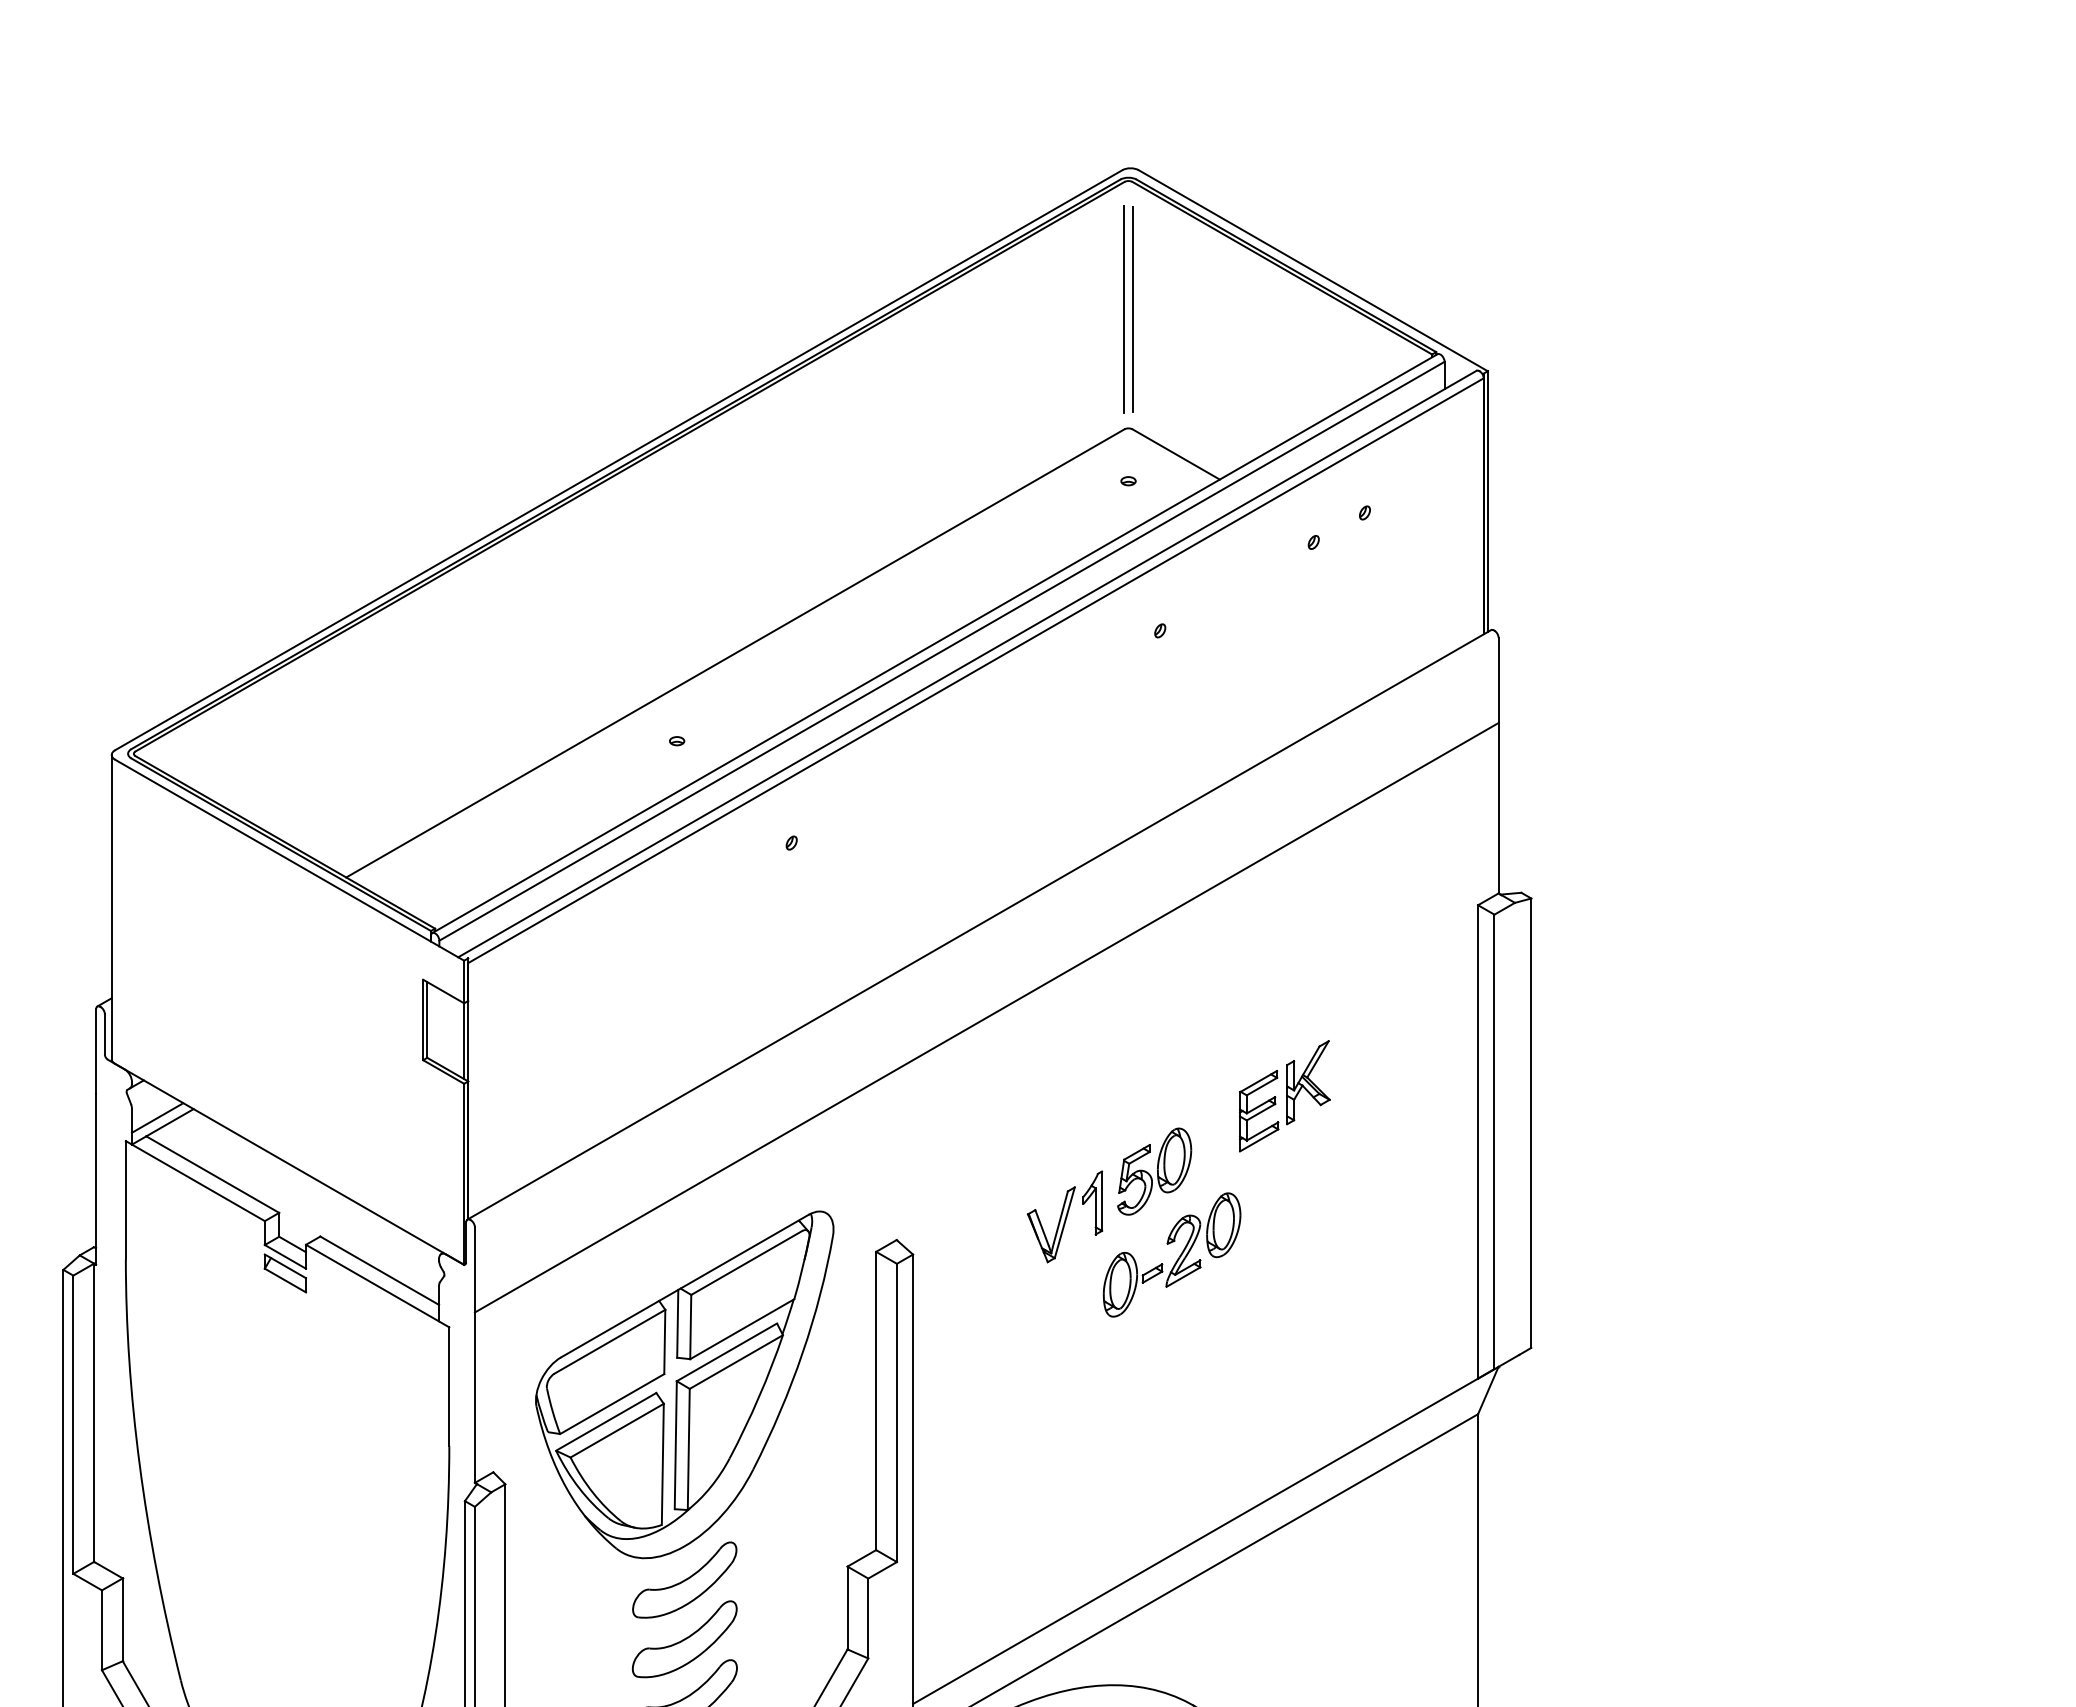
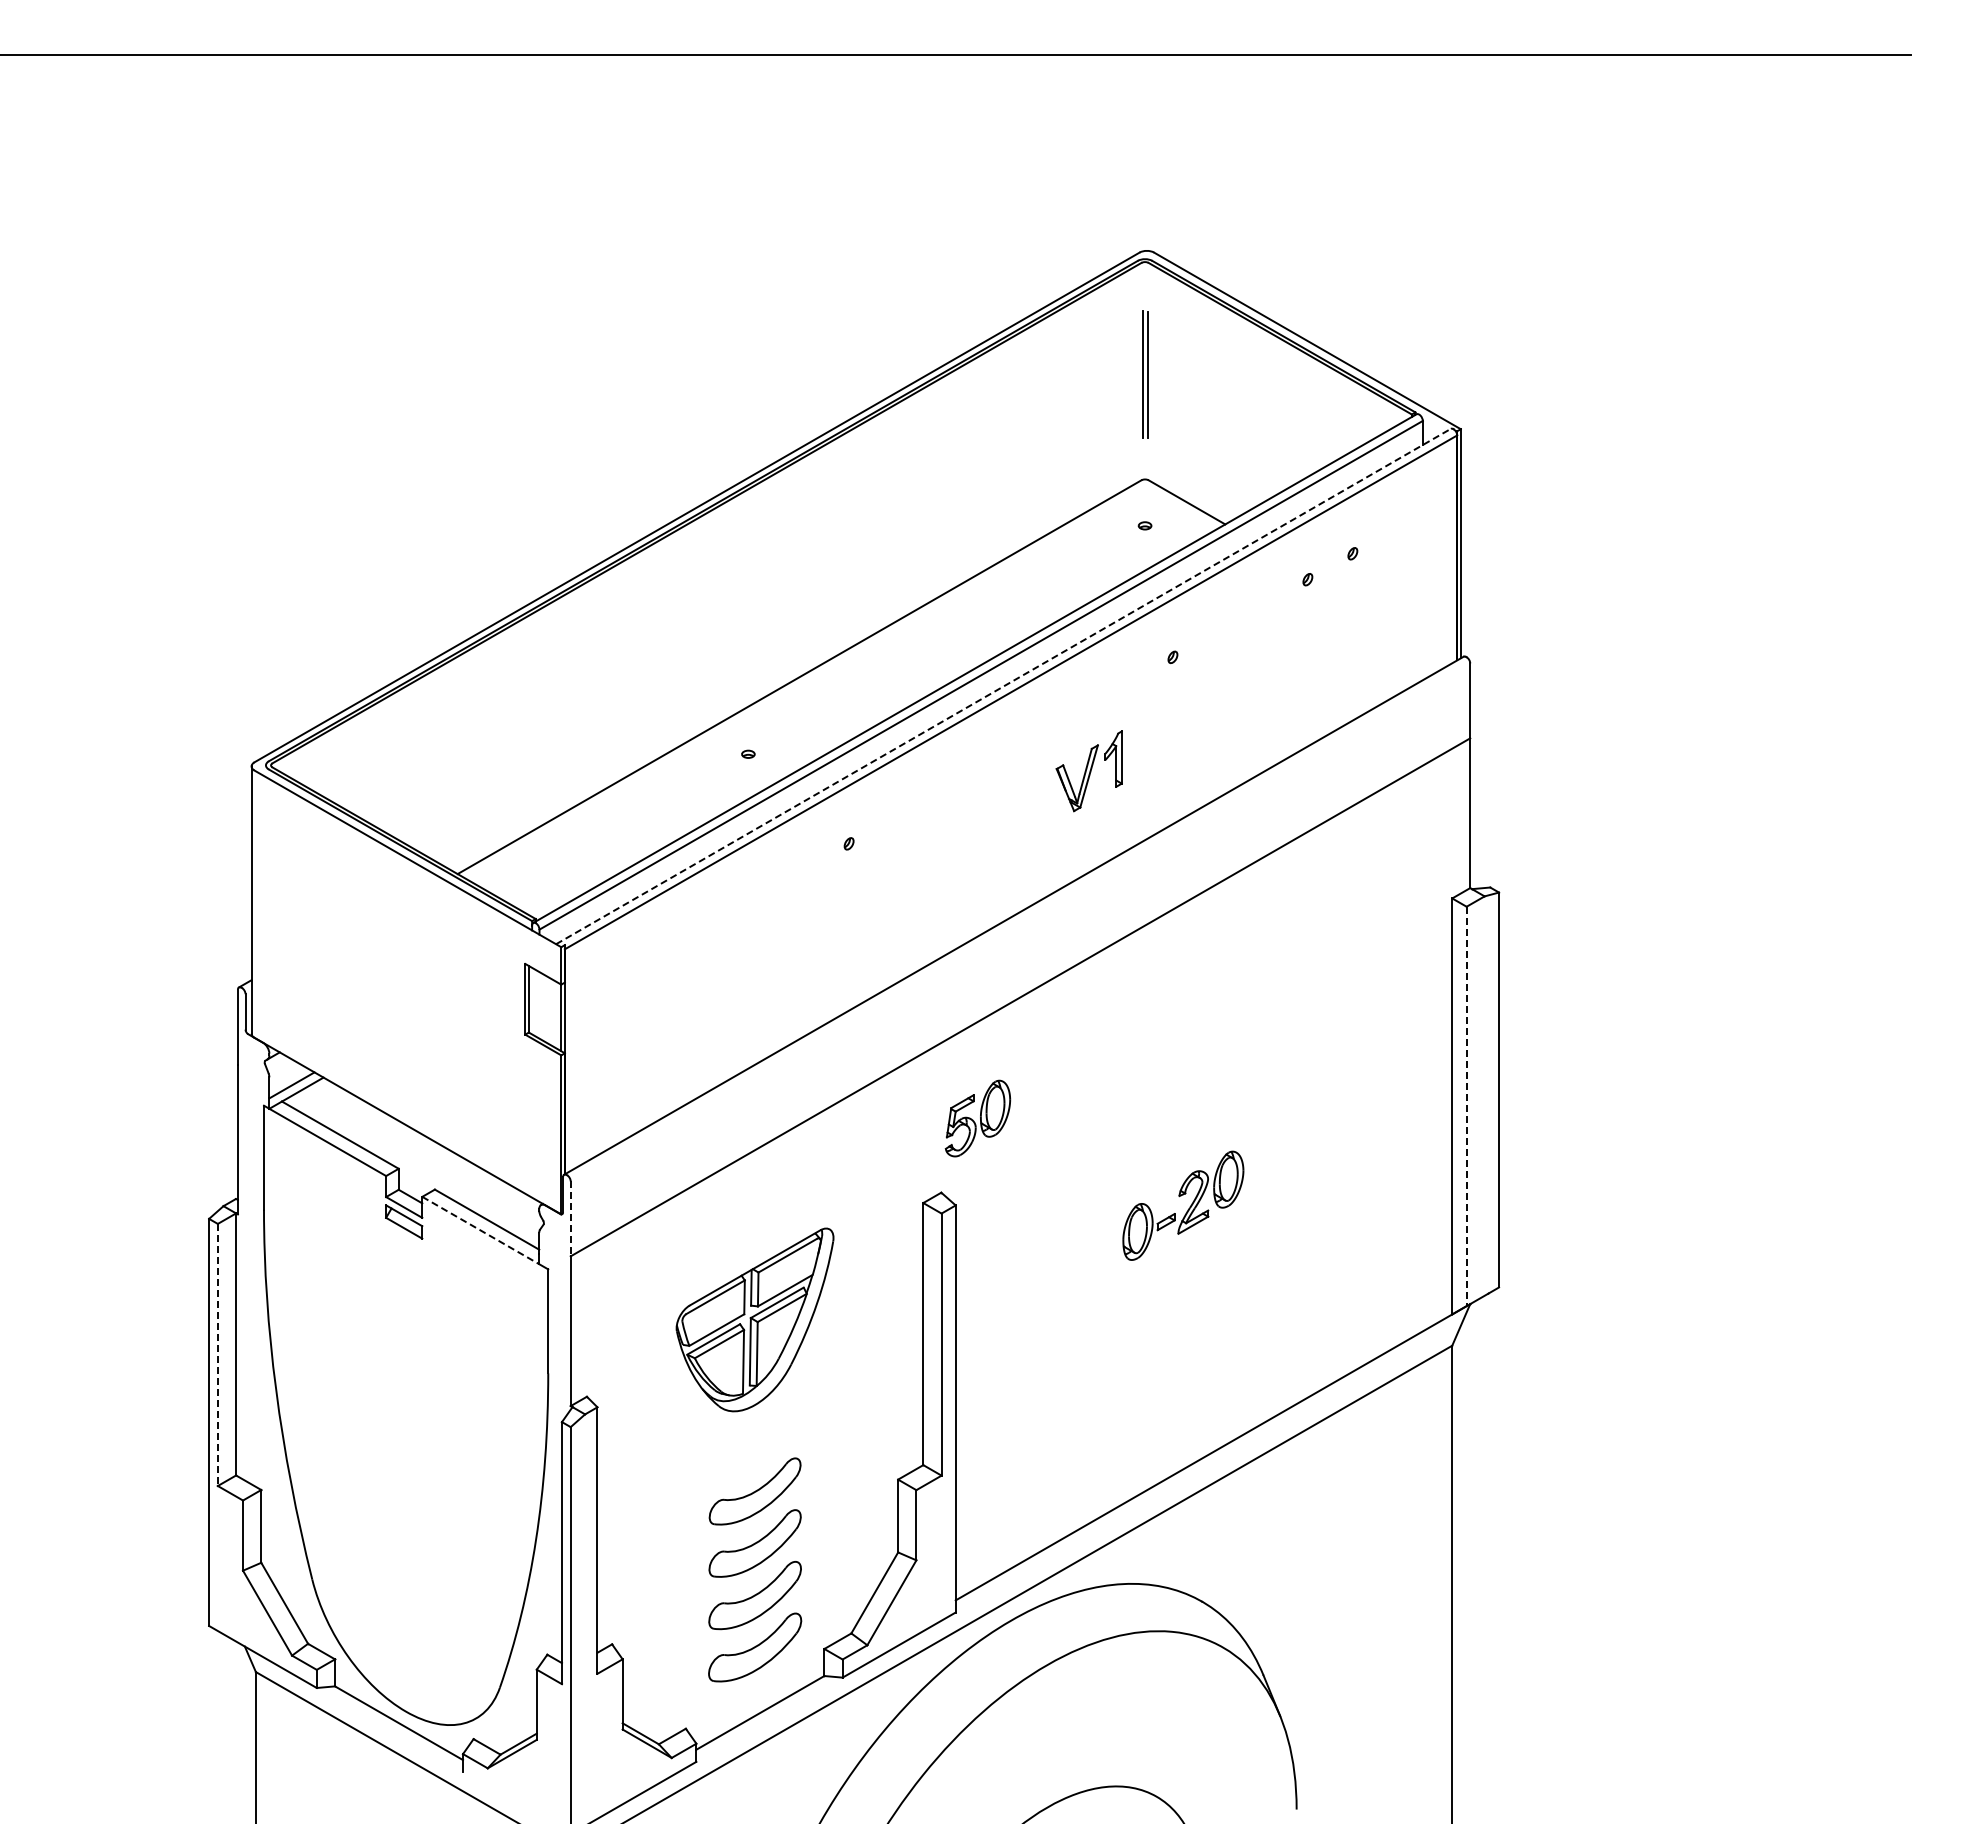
part: (1127, 308) -> (1144, 374), size x0.7
line: (967, 664) -> (1003, 686), solid -> dashed
part: (1284, 1095) -> (1282, 1065), removed
line: (1494, 1141) -> (1466, 1106), solid -> dashed
part: (1154, 1171) -> (977, 1118), moved
part: (1064, 1217) -> (1088, 771), moved
line: (474, 1270) -> (570, 1219), solid -> dashed
line: (373, 1283) -> (481, 1230), solid -> dashed
part: (684, 1384) -> (754, 1319), size x0.6
line: (72, 1425) -> (217, 1355), solid -> dashed

